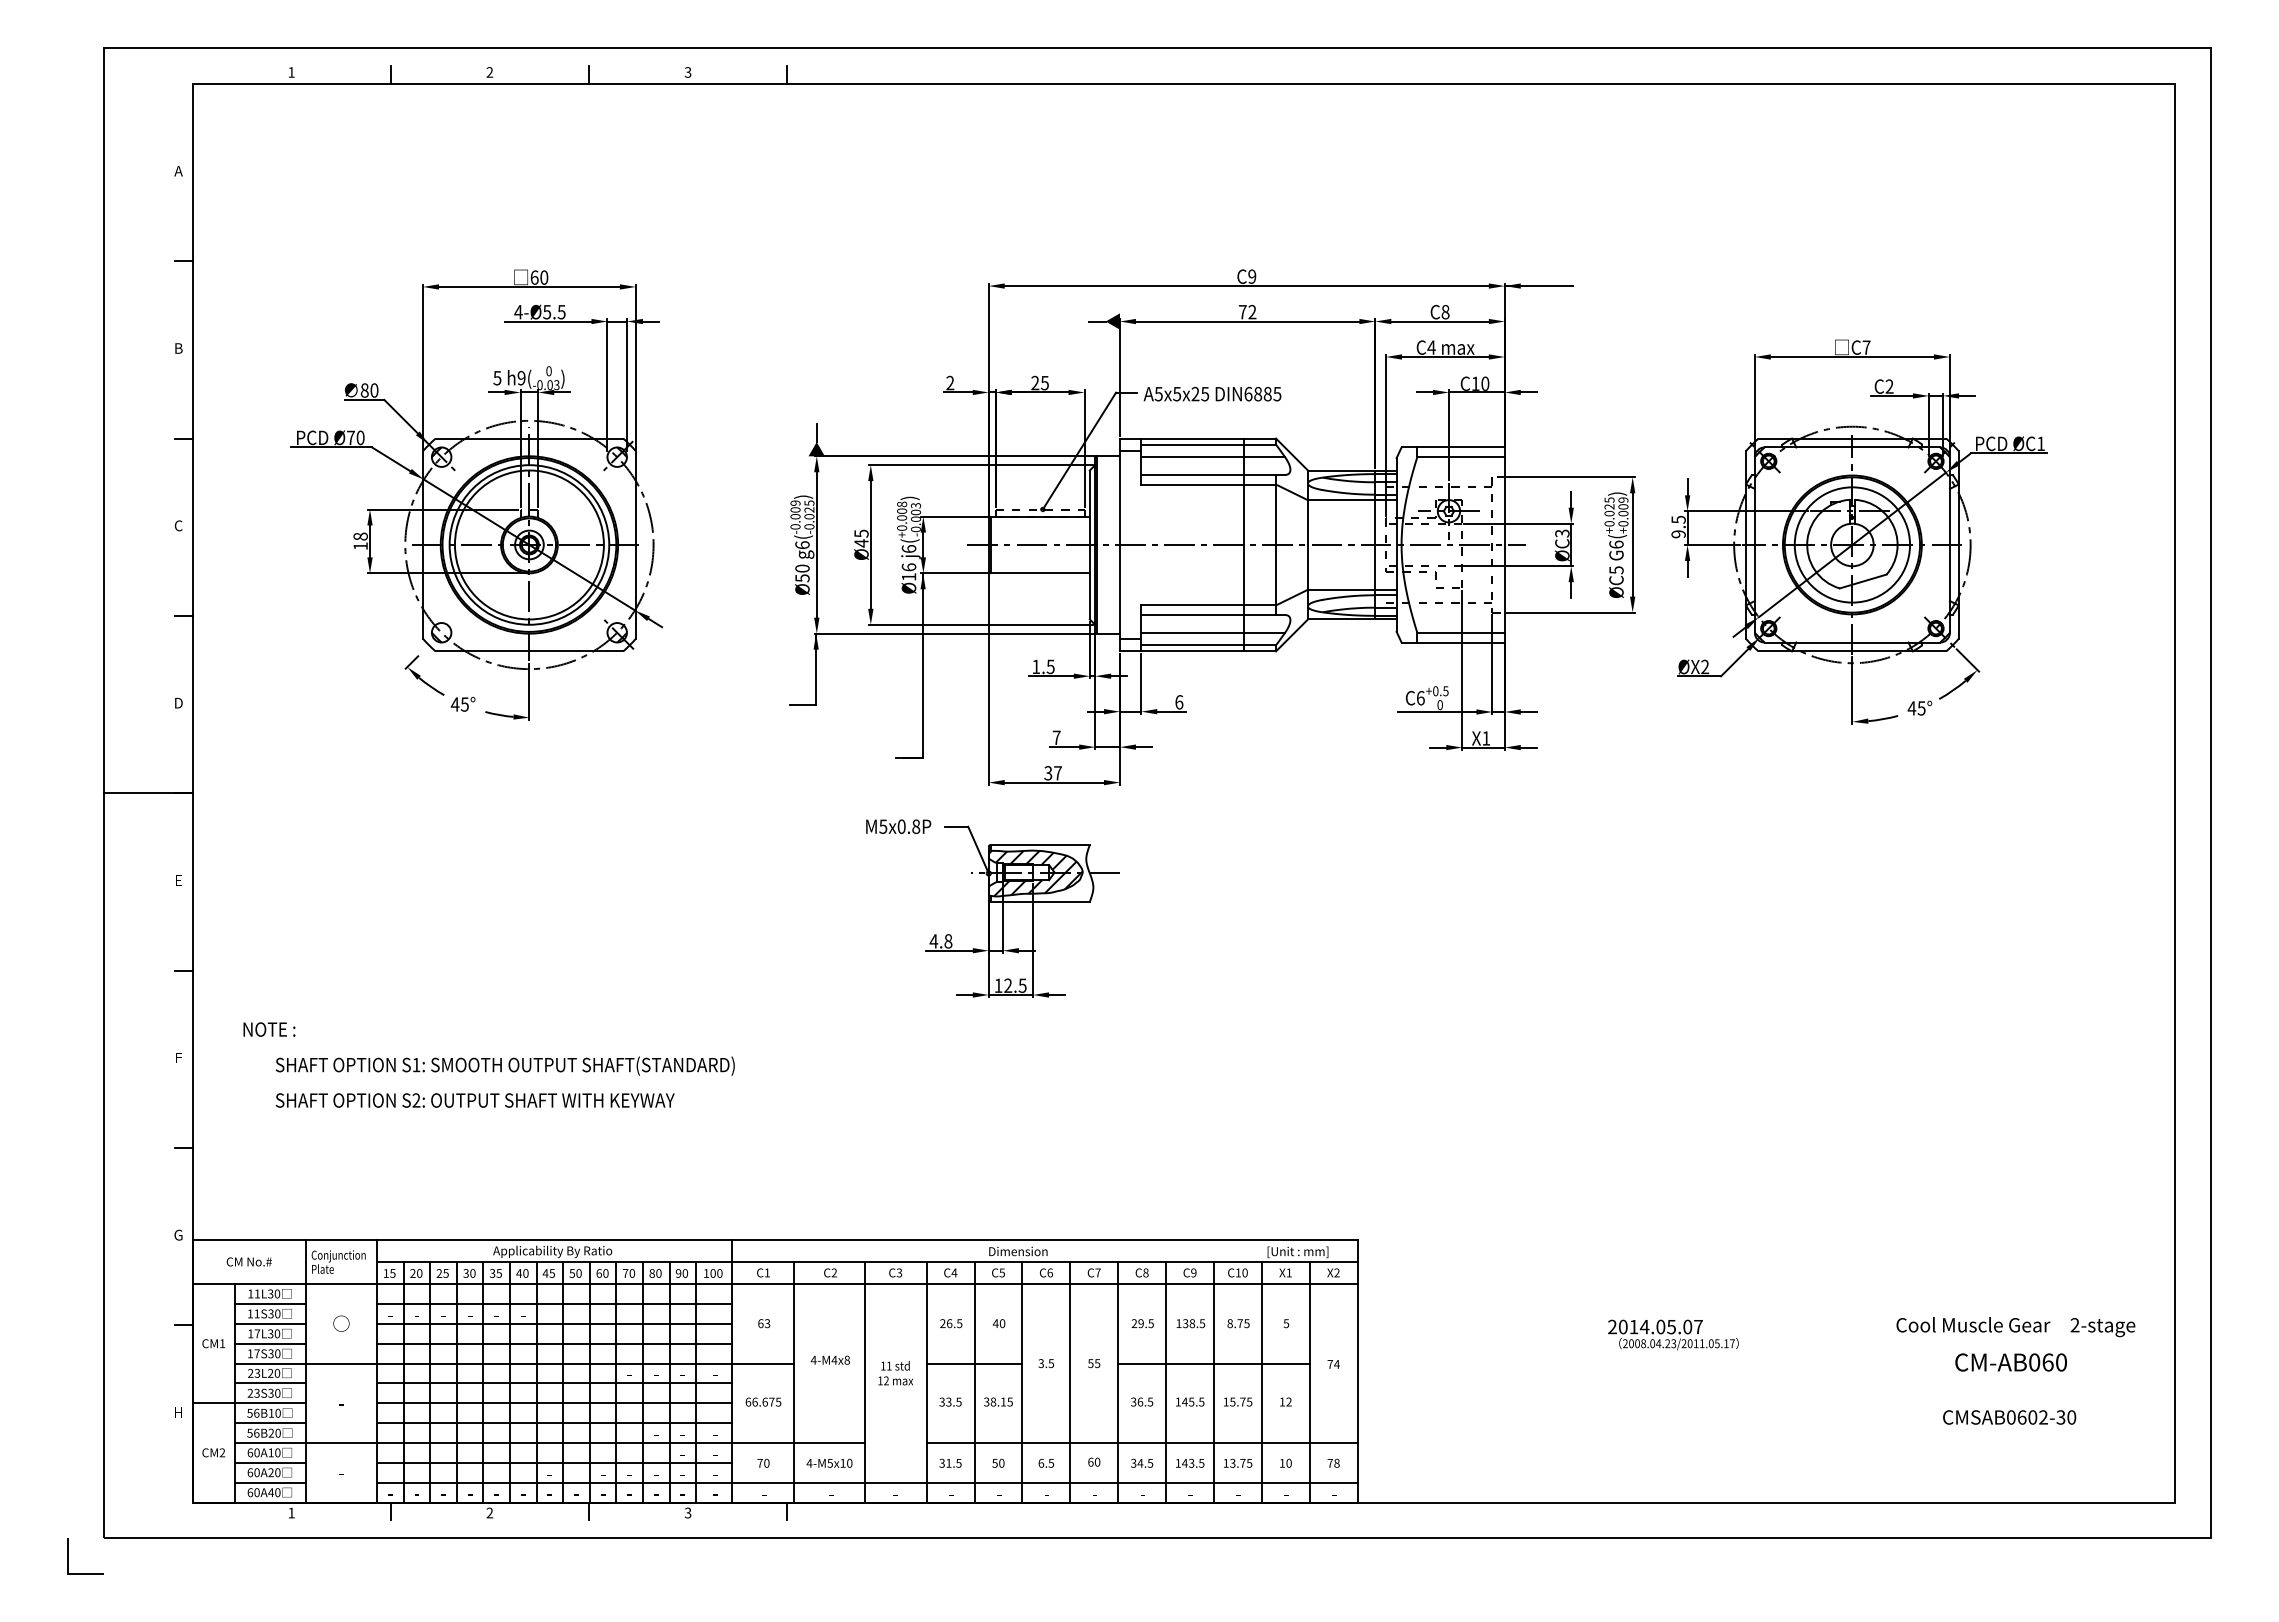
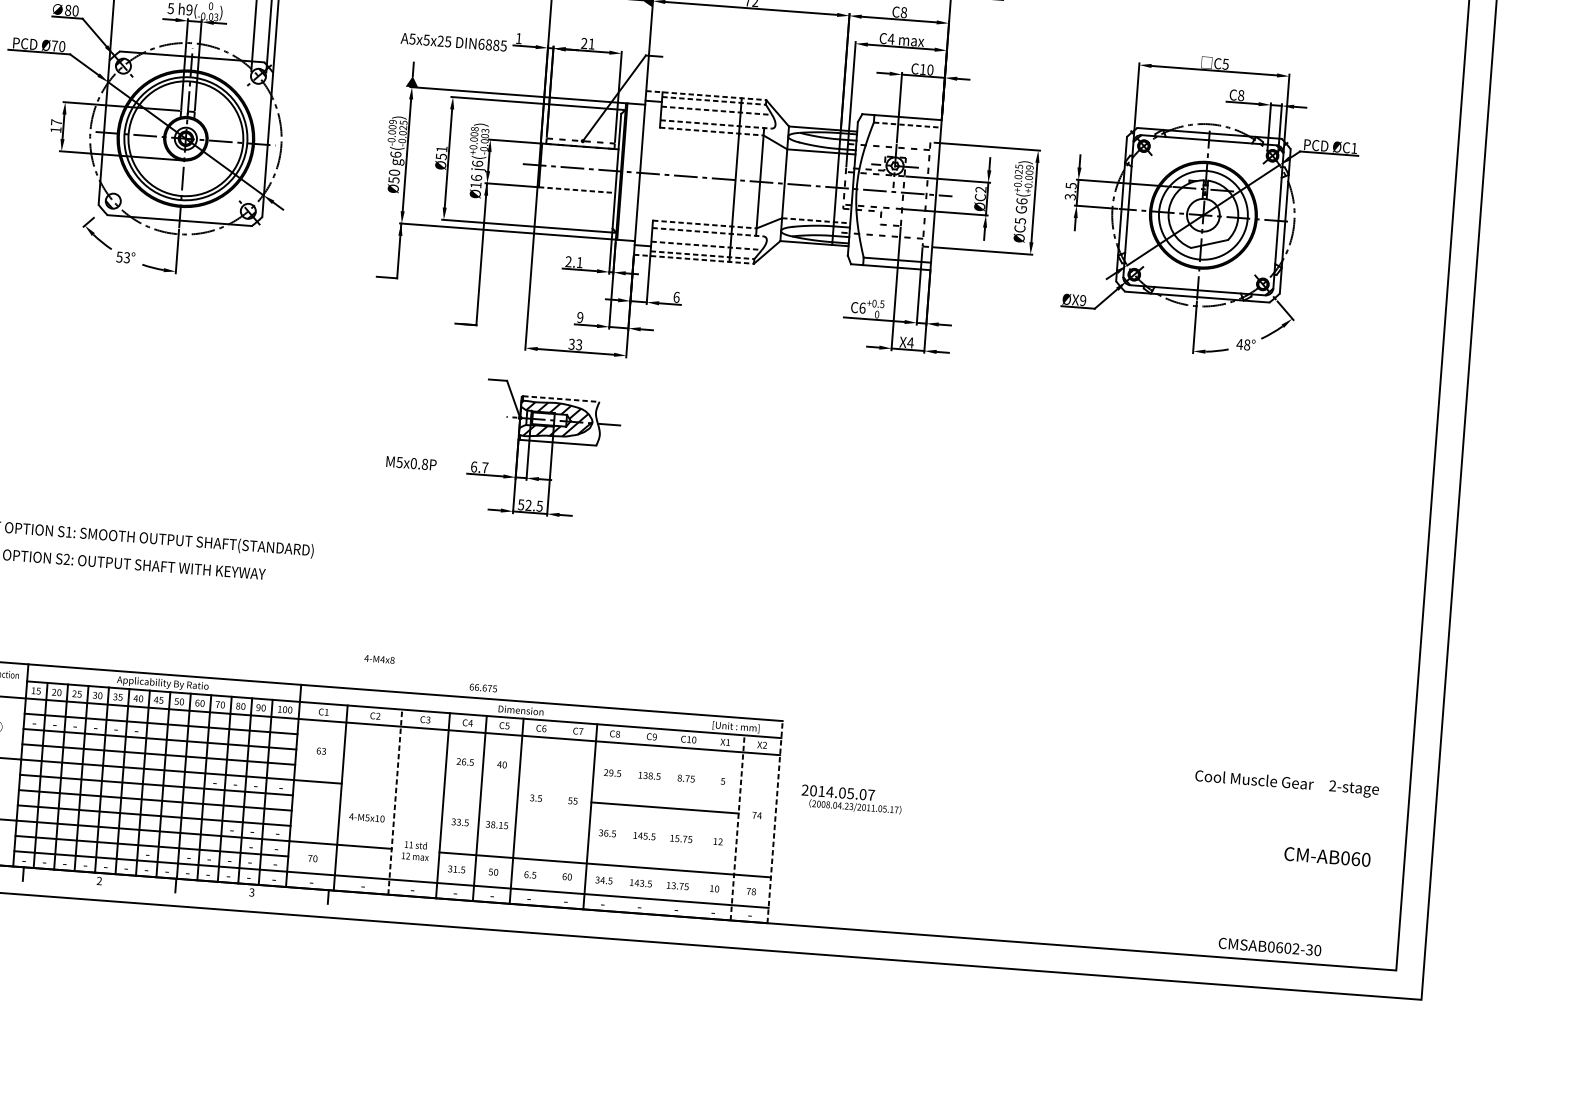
text: (1866, 347) -> (1225, 64), C7 -> C5
text: (950, 382) -> (519, 38), 2 -> 1
text: (1044, 383) -> (591, 44), 25 -> 21
text: (1889, 386) -> (1241, 95), C2 -> C8
text: (1212, 393) -> (453, 41), moved
line: (1198, 438) -> (706, 95), solid -> dashed
line: (1209, 444) -> (714, 100), solid -> dashed
line: (1213, 457) -> (717, 111), solid -> dashed
line: (1461, 457) -> (907, 125), solid -> dashed
line: (1213, 474) -> (716, 124), solid -> dashed
line: (1209, 484) -> (712, 131), solid -> dashed
text: (1562, 533) -> (981, 189), ØC3 -> ØC2
text: (1678, 534) -> (1070, 197), 9.5 -> 3.5
text: (360, 536) -> (56, 122), 18 -> 17
text: (861, 538) -> (441, 152), Ø45 -> Ø51
line: (1040, 573) -> (577, 190), solid -> dashed
line: (1352, 589) -> (816, 220), solid -> dashed
line: (1209, 605) -> (705, 224), solid -> dashed
line: (1213, 615) -> (707, 232), solid -> dashed
line: (1213, 632) -> (706, 245), solid -> dashed
line: (1209, 645) -> (703, 255), solid -> dashed
line: (1198, 651) -> (694, 259), solid -> dashed
text: (1043, 666) -> (574, 261), 1.5 -> 2.1
text: (1705, 667) -> (1083, 301), ØX2 -> ØX9
text: (459, 704) -> (122, 257), 45° -> 53°
text: (1921, 708) -> (1247, 345), 45° -> 48°
text: (1056, 737) -> (580, 317), 7 -> 9
text: (1485, 738) -> (910, 342), X1 -> X4
text: (1057, 773) -> (578, 345), 37 -> 33
text: (898, 826) -> (411, 463), moved
line: (1040, 845) -> (561, 399), solid -> dashed
text: (940, 941) -> (479, 467), 4.8 -> 6.7
text: (998, 985) -> (521, 504), 12.5 -> 52.5
text: (2015, 1327) -> (1286, 784), moved
text: (1673, 1334) -> (851, 799), moved
text: (829, 1359) -> (378, 658), moved
text: (2010, 1362) -> (1326, 856), moved
line: (974, 1363) -> (480, 794), removed
line: (1357, 1370) -> (775, 821), solid -> dashed
text: (895, 1373) -> (415, 851), moved
line: (864, 1381) -> (395, 801), solid -> dashed
line: (1070, 1381) -> (553, 813), removed
line: (1166, 1381) -> (627, 818), removed
line: (1213, 1381) -> (663, 821), removed
line: (1261, 1381) -> (700, 824), removed
line: (1309, 1381) -> (737, 827), solid -> dashed
text: (763, 1401) -> (483, 687), moved
text: (2009, 1417) -> (1269, 946), moved
text: (829, 1462) -> (366, 817), moved

